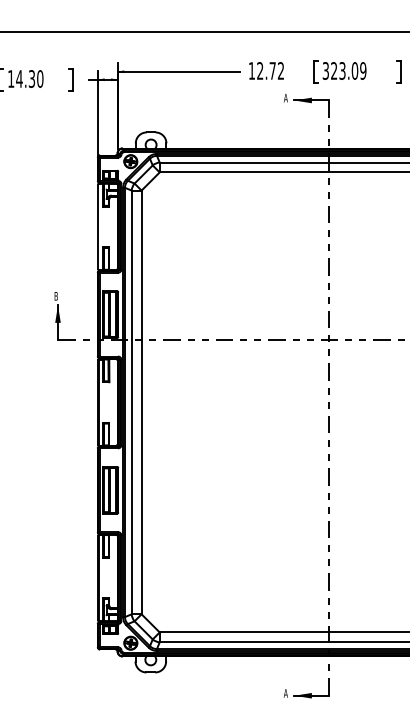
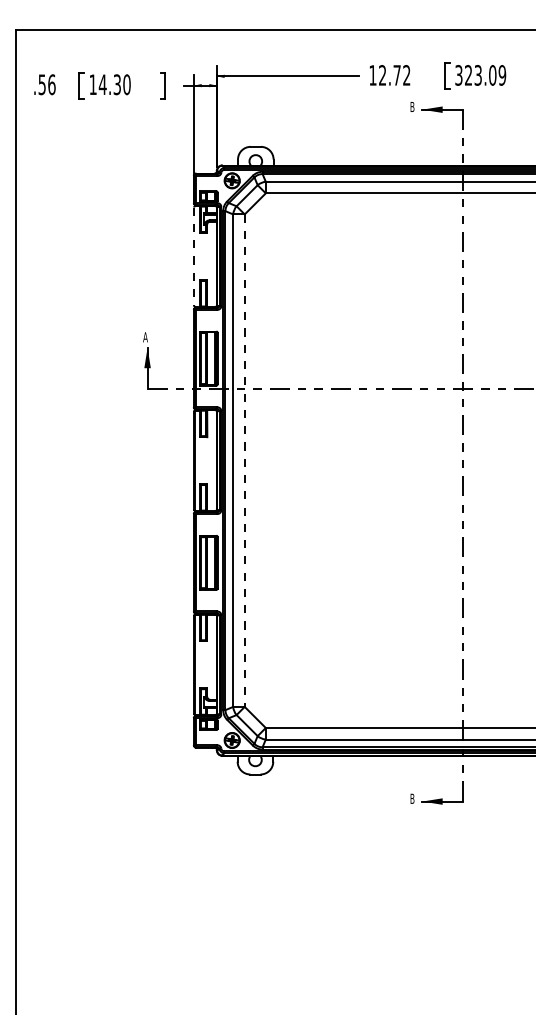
text: (285, 97) -> (412, 106), A -> B
line: (98, 227) -> (194, 257), solid -> dashed
text: (56, 296) -> (145, 337), B -> A
line: (141, 403) -> (244, 461), solid -> dashed
text: (285, 693) -> (412, 798), A -> B

